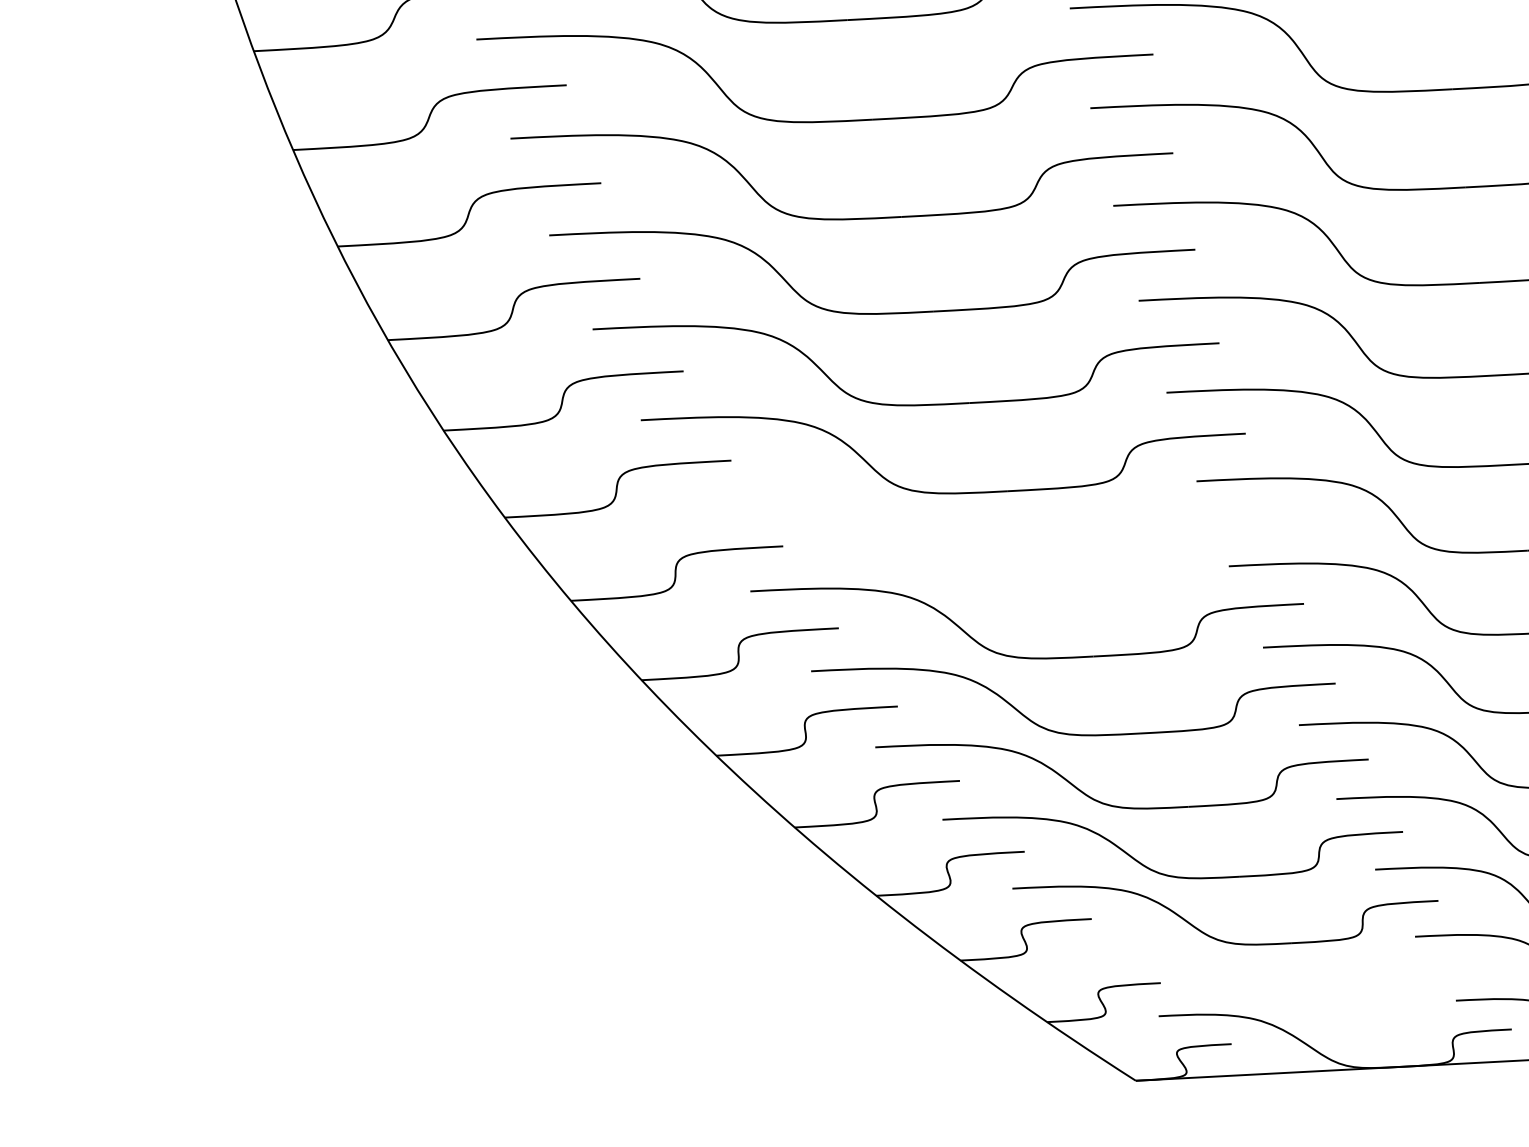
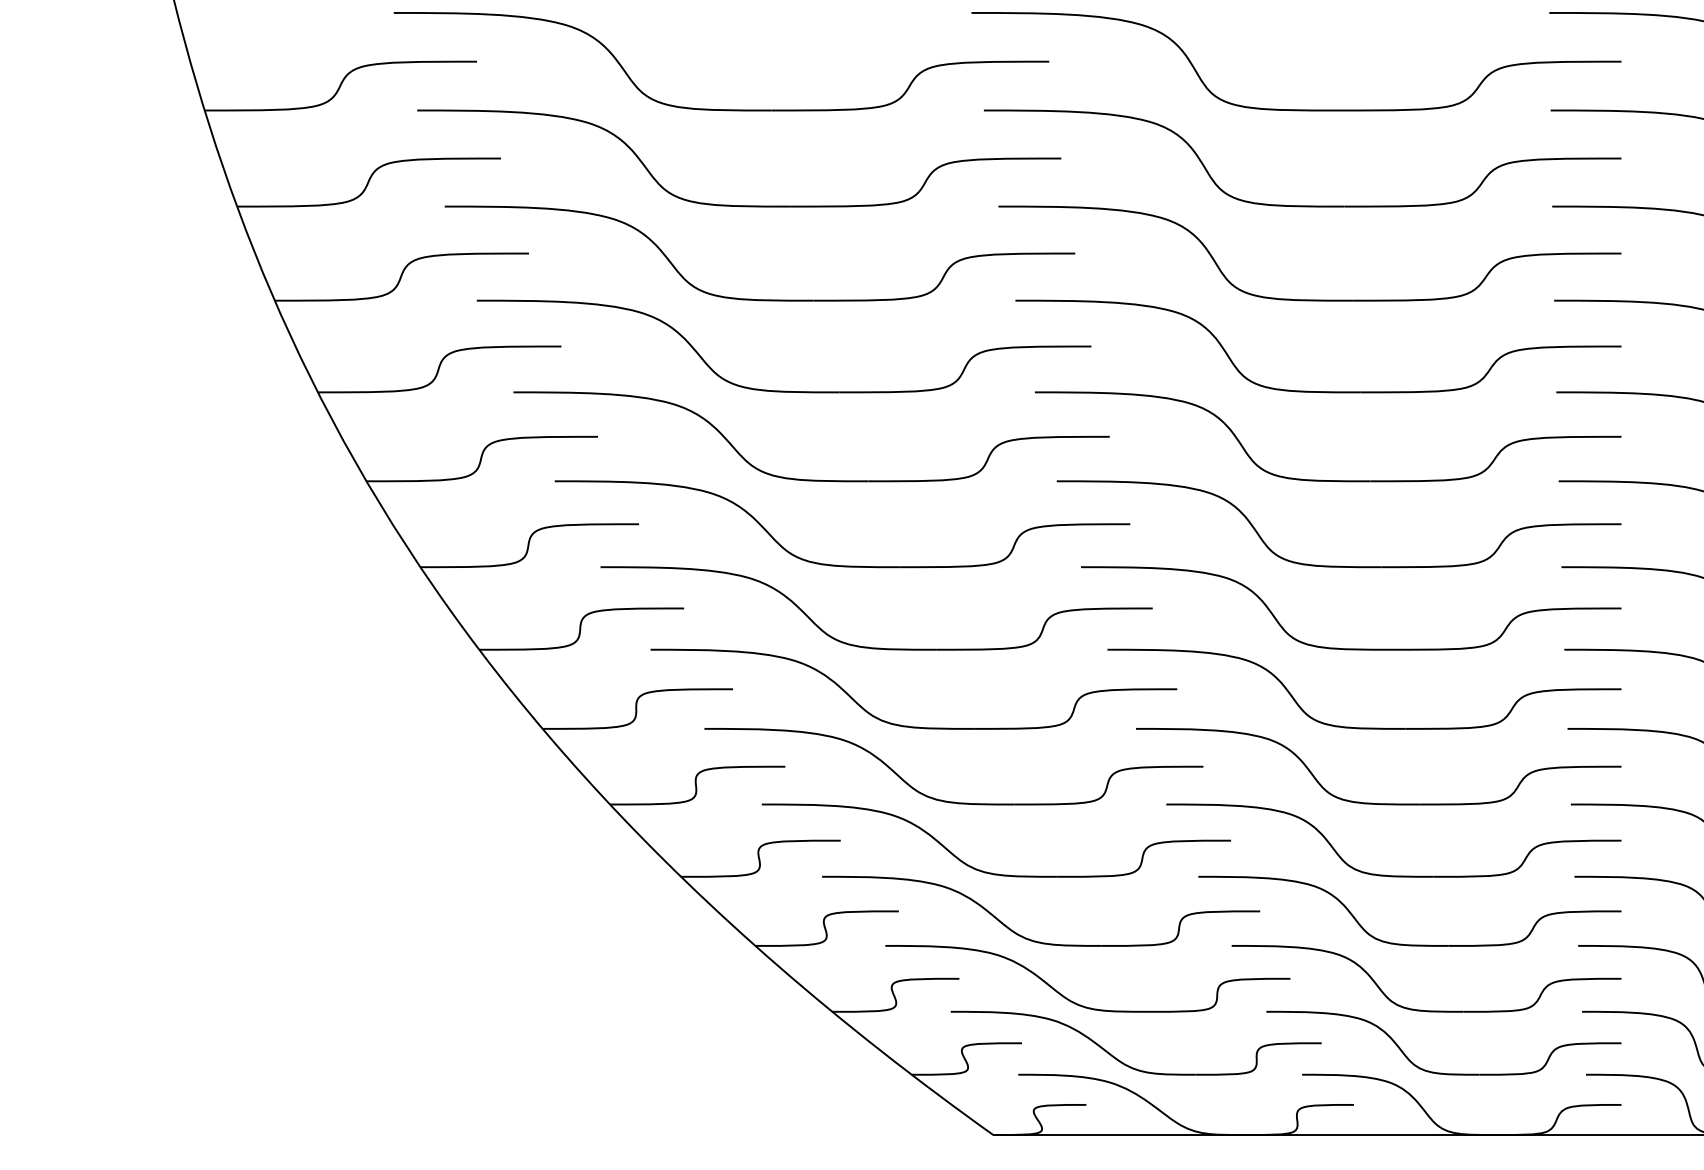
part: (978, 576) -> (868, 646), added
part: (1270, 998) -> (1125, 1063), added

